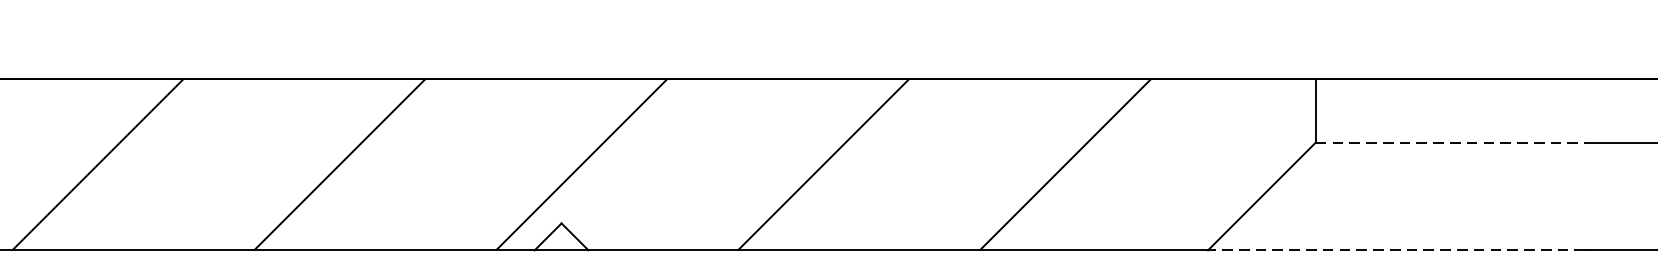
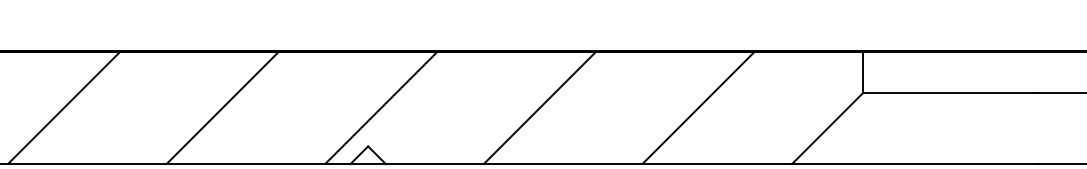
line: (1451, 142) -> (951, 93), dashed -> solid
line: (1396, 251) -> (915, 164), dashed -> solid

